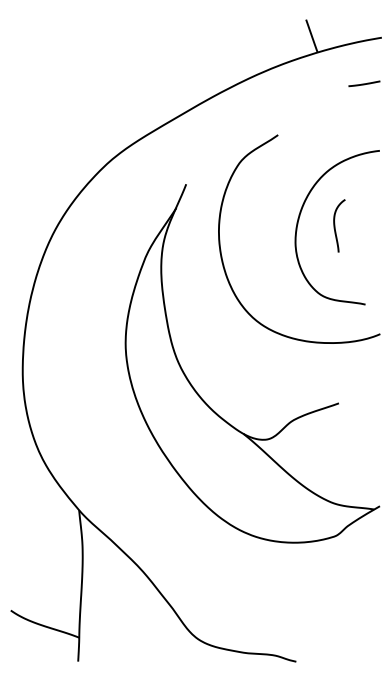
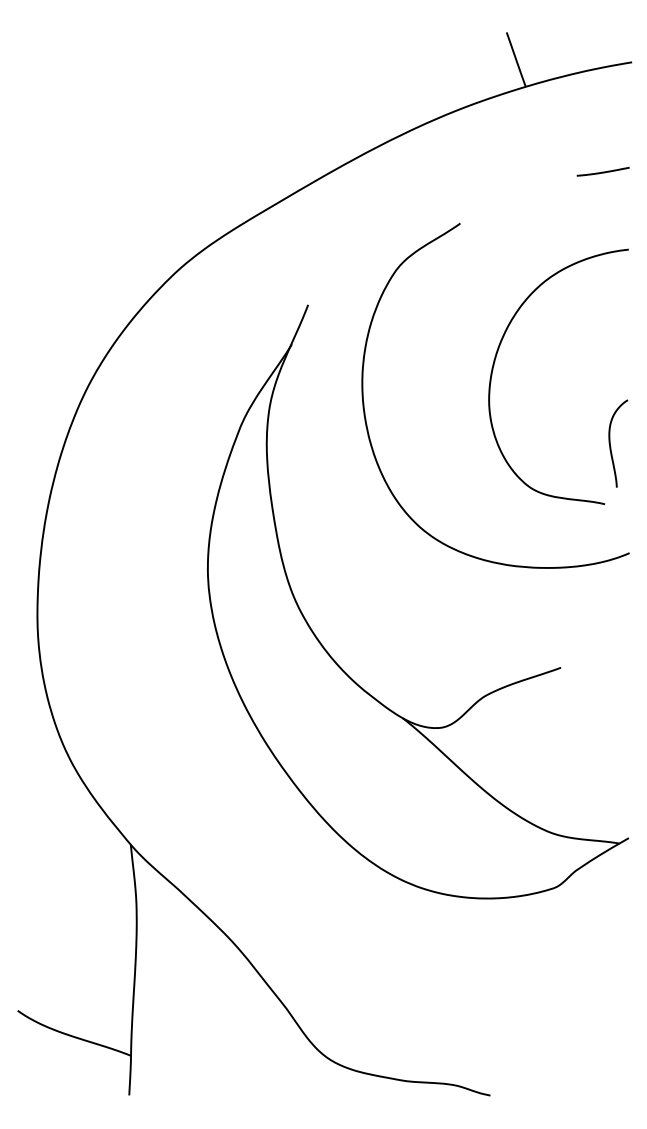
line: (364, 83) -> (603, 171), moved
curve: (335, 225) -> (611, 442), moved

